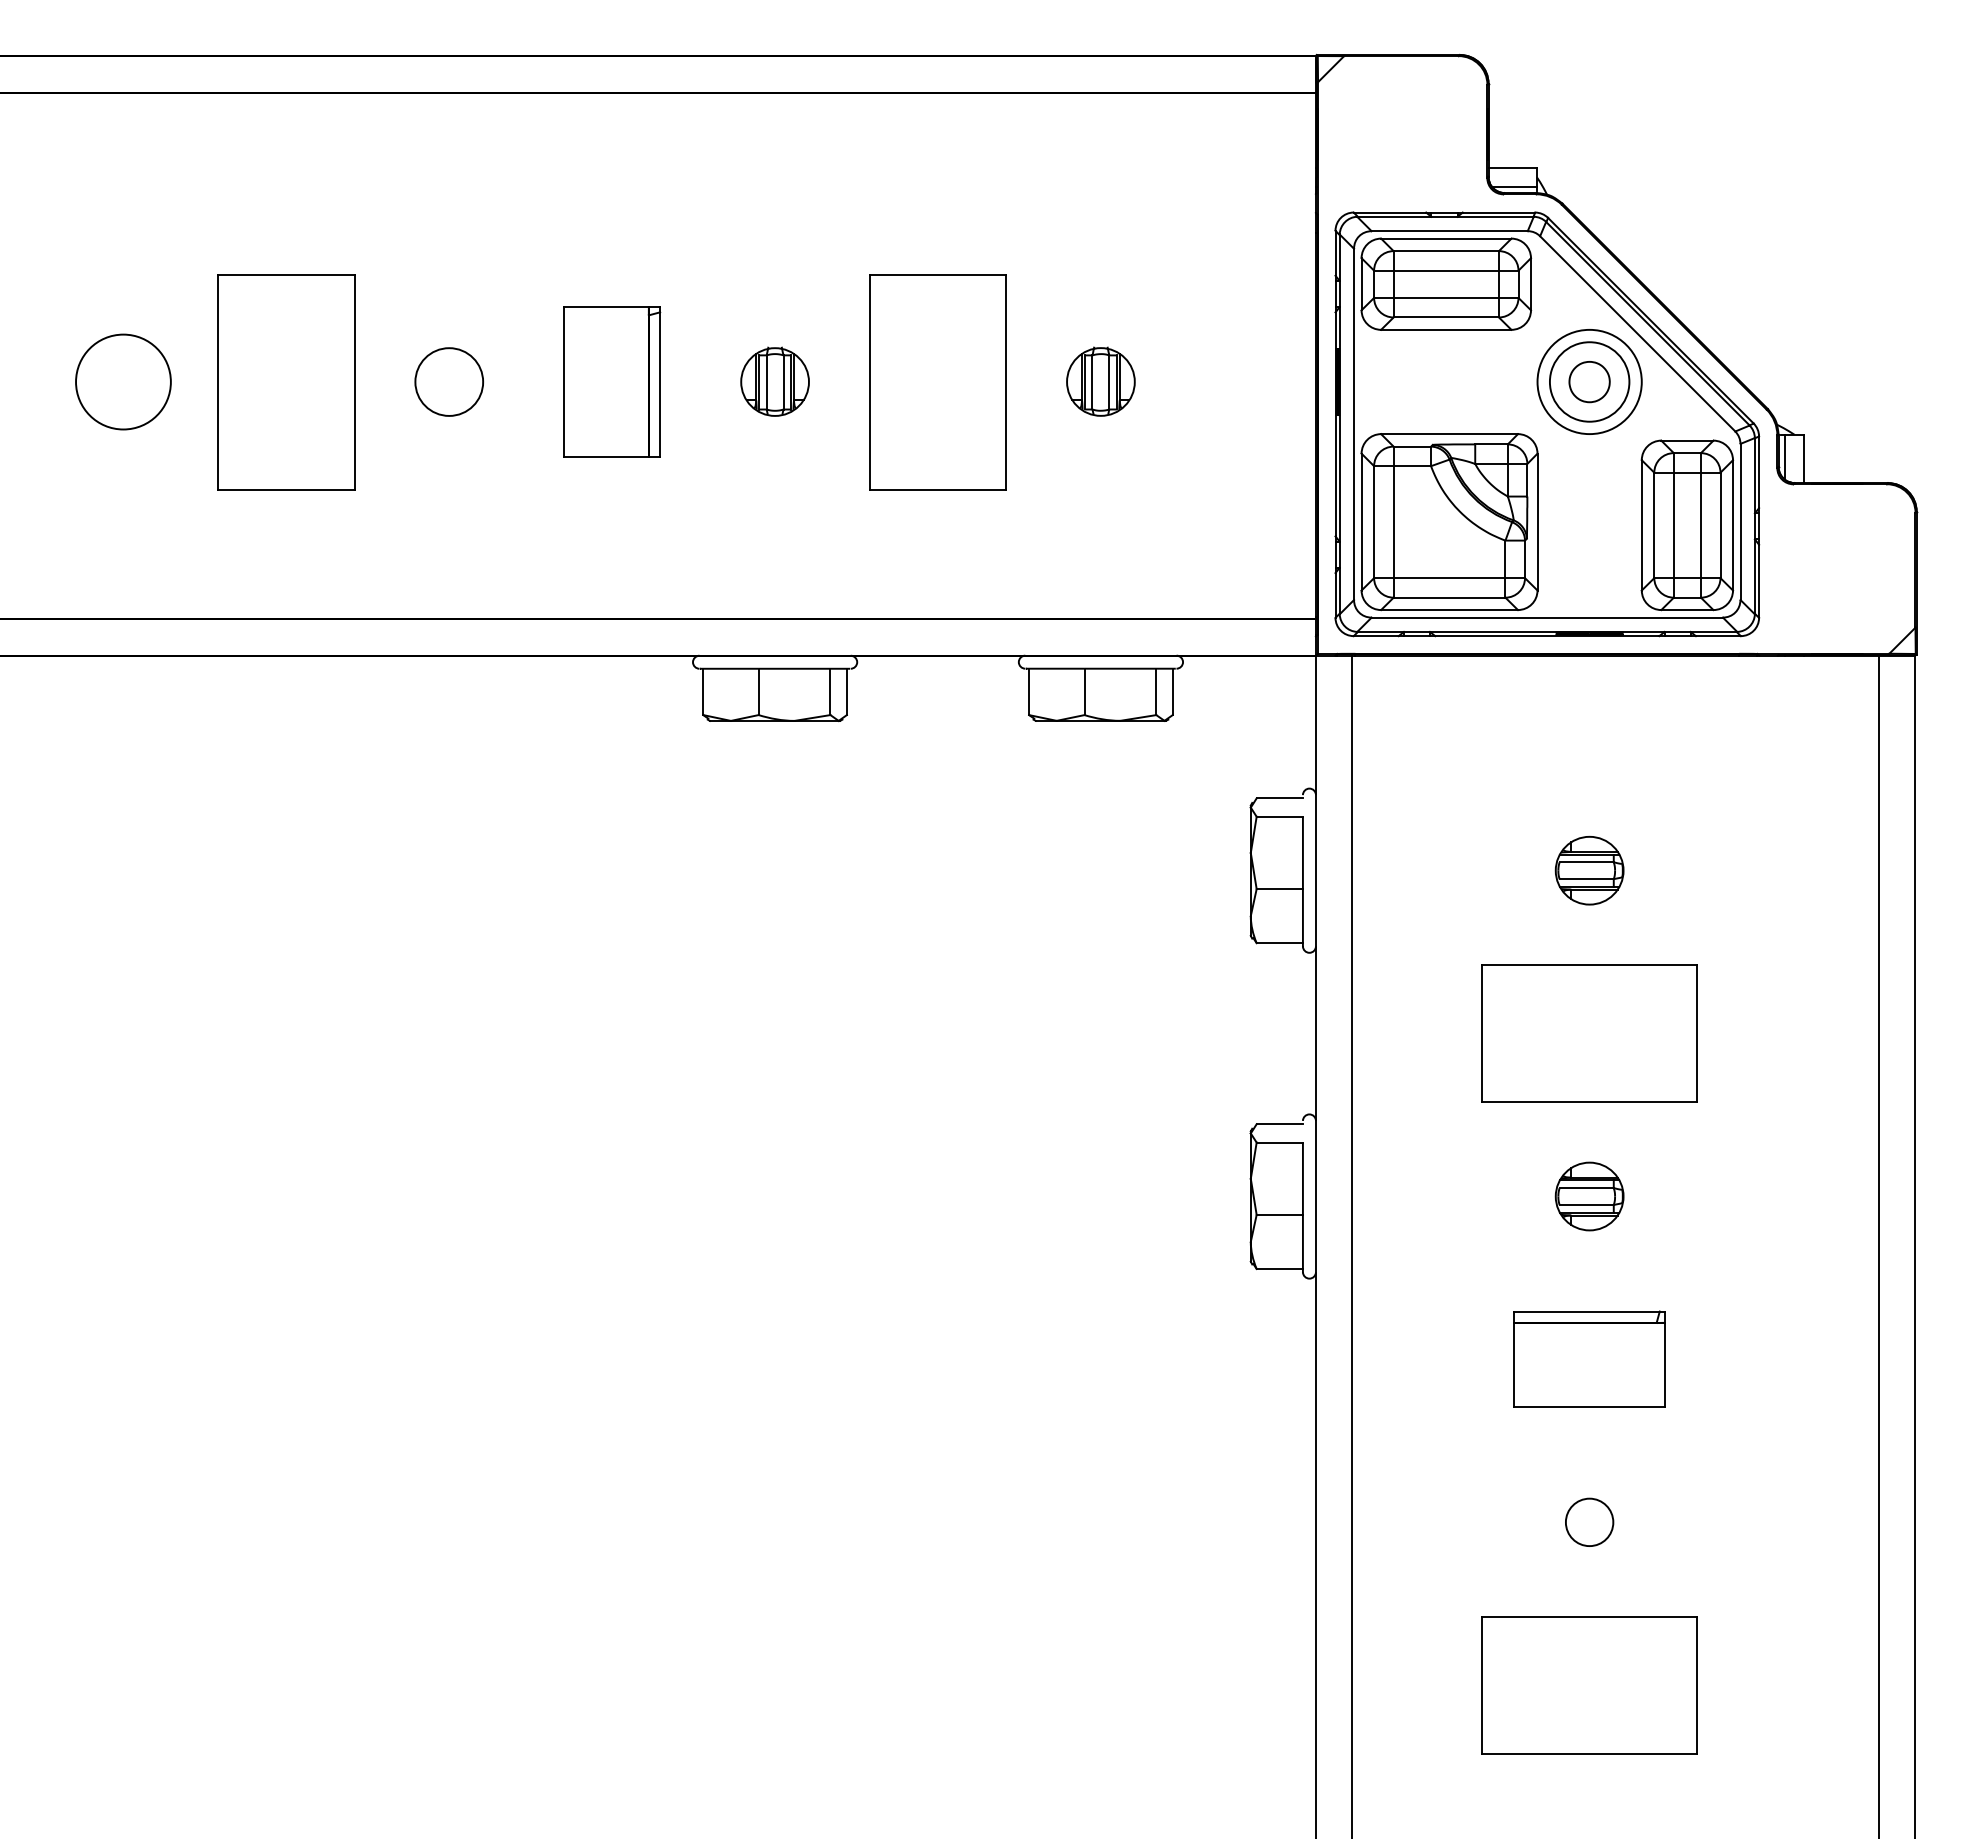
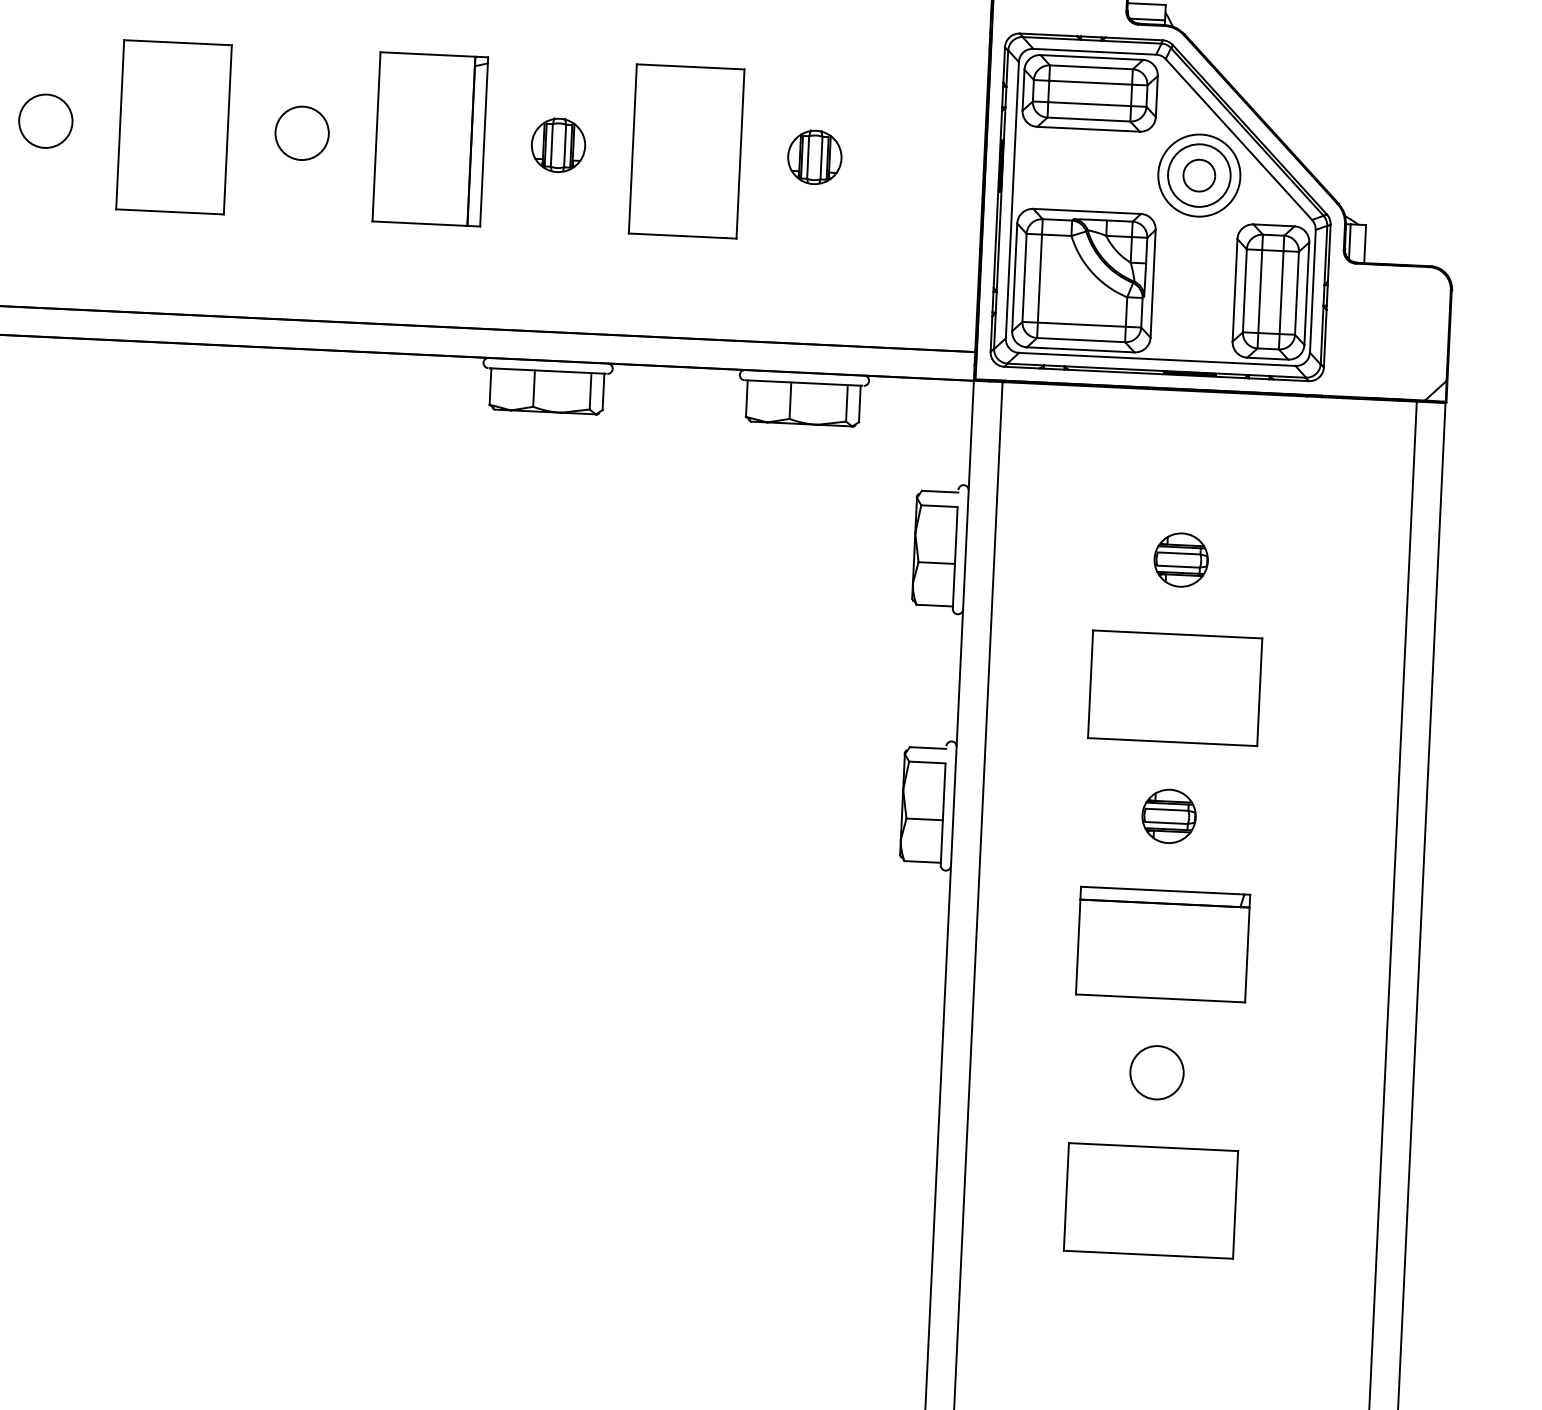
circle: (123, 381) -> (45, 120), size x0.71
part: (612, 382) -> (430, 139), size x1.43
part: (1589, 1359) -> (1162, 944), size x1.43
circle: (1589, 1522) -> (1156, 1072), size x1.43

